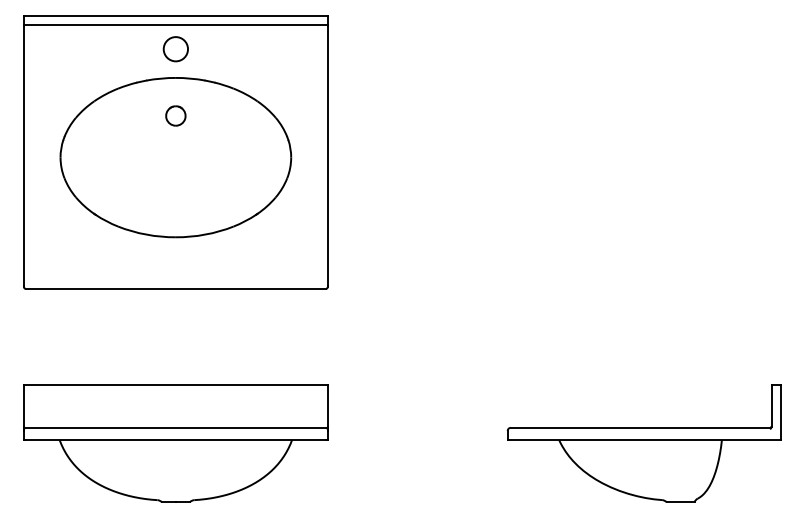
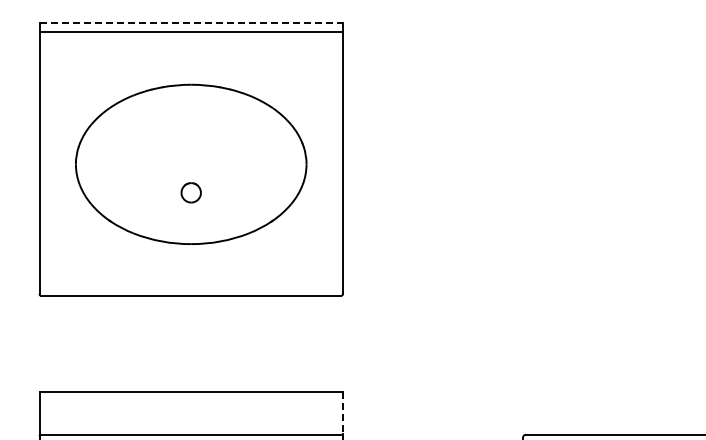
line: (175, 15) -> (190, 22), solid -> dashed
circle: (175, 49) -> (190, 56), removed
part: (175, 115) -> (190, 192), moved
line: (327, 406) -> (342, 413), solid -> dashed

